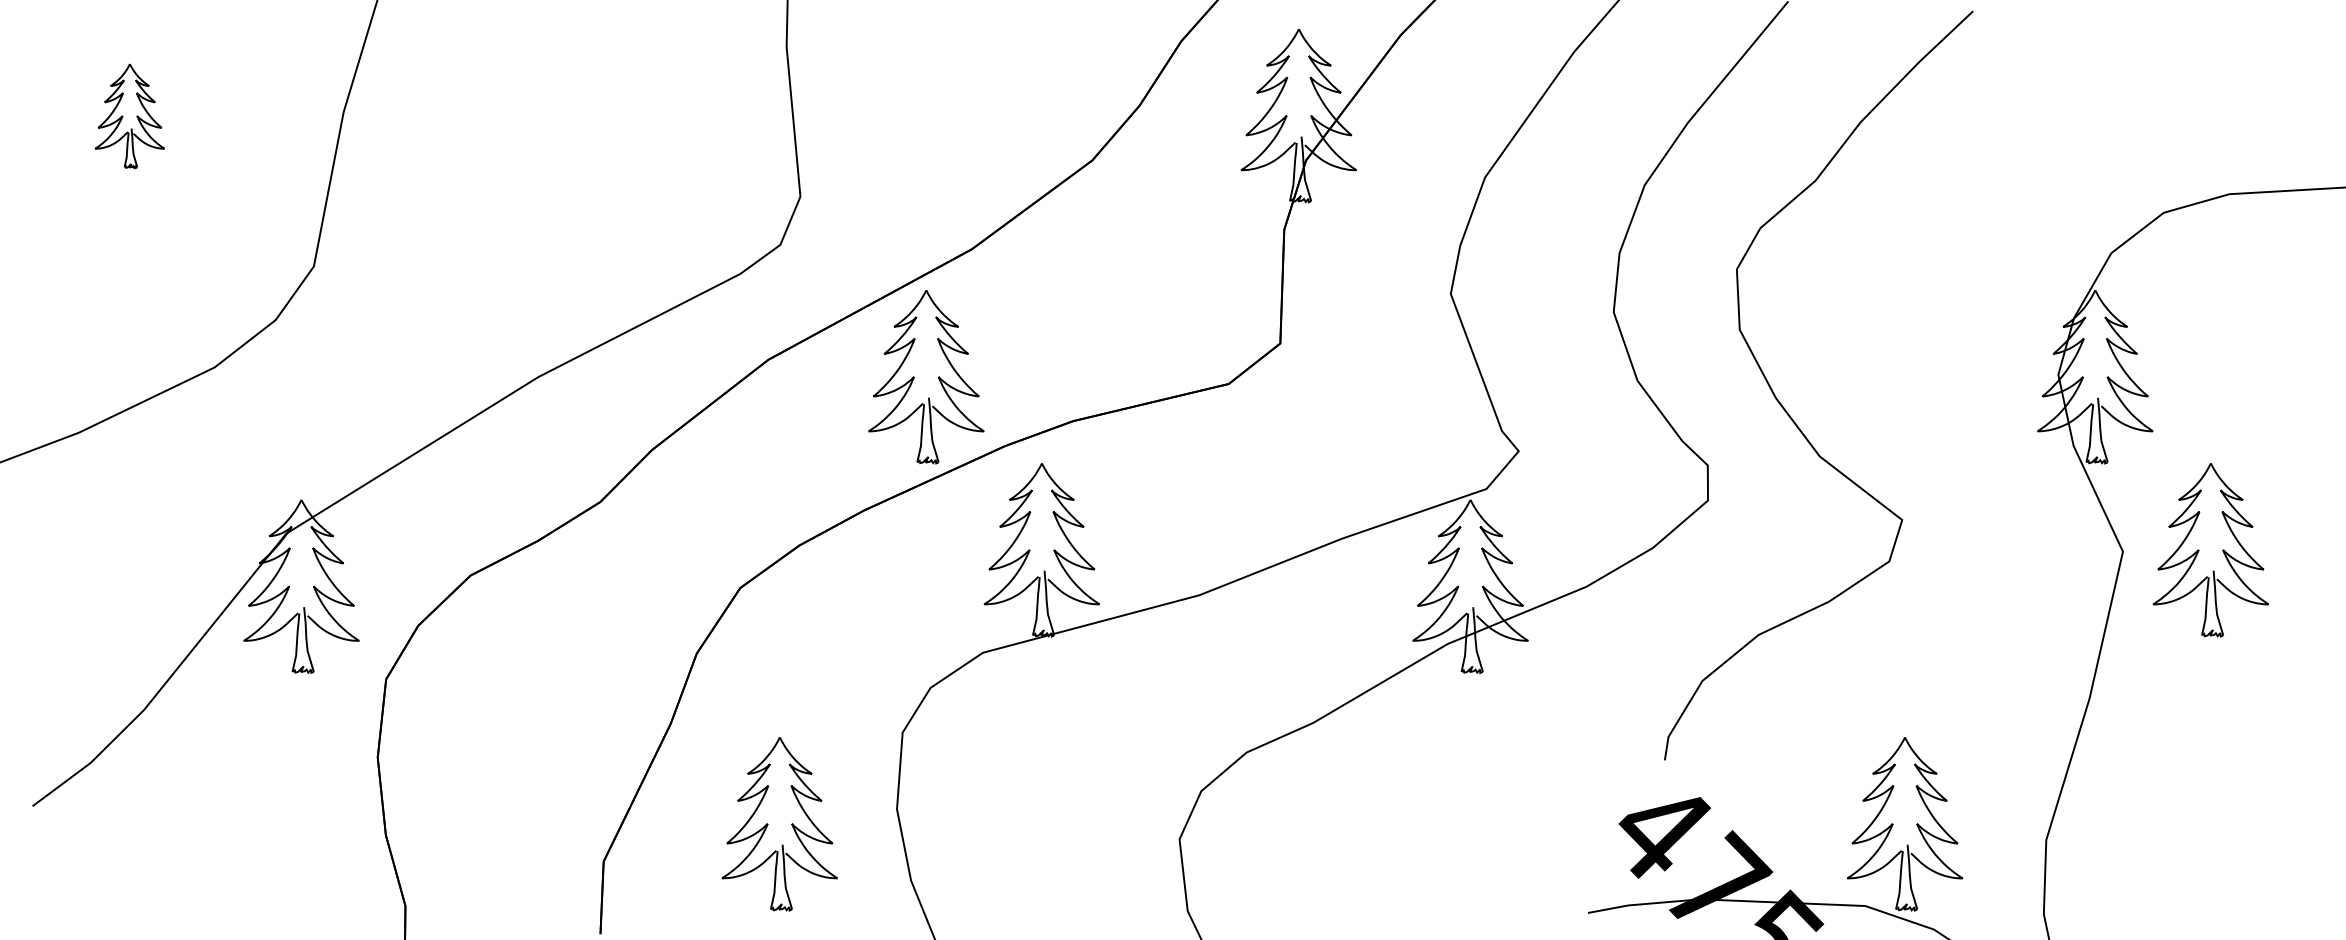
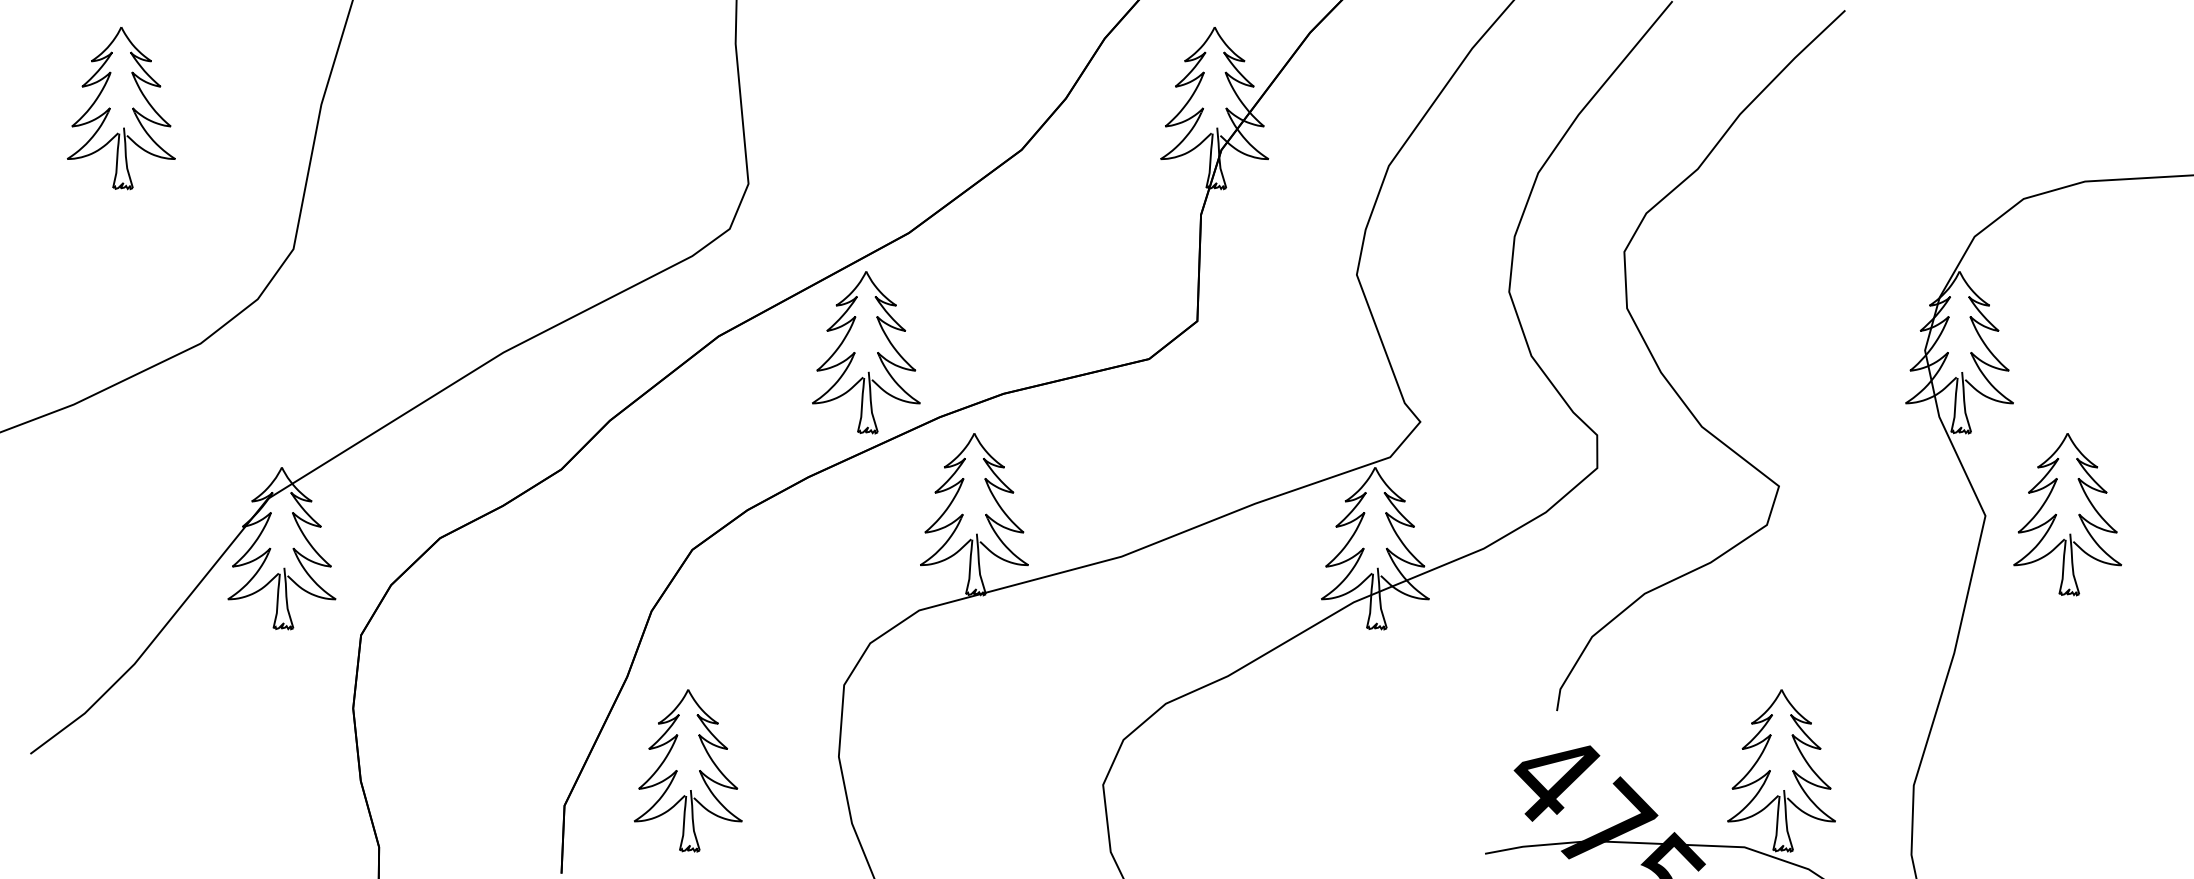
part: (129, 116) -> (121, 108), size x1.67
part: (778, 823) -> (687, 770), moved

